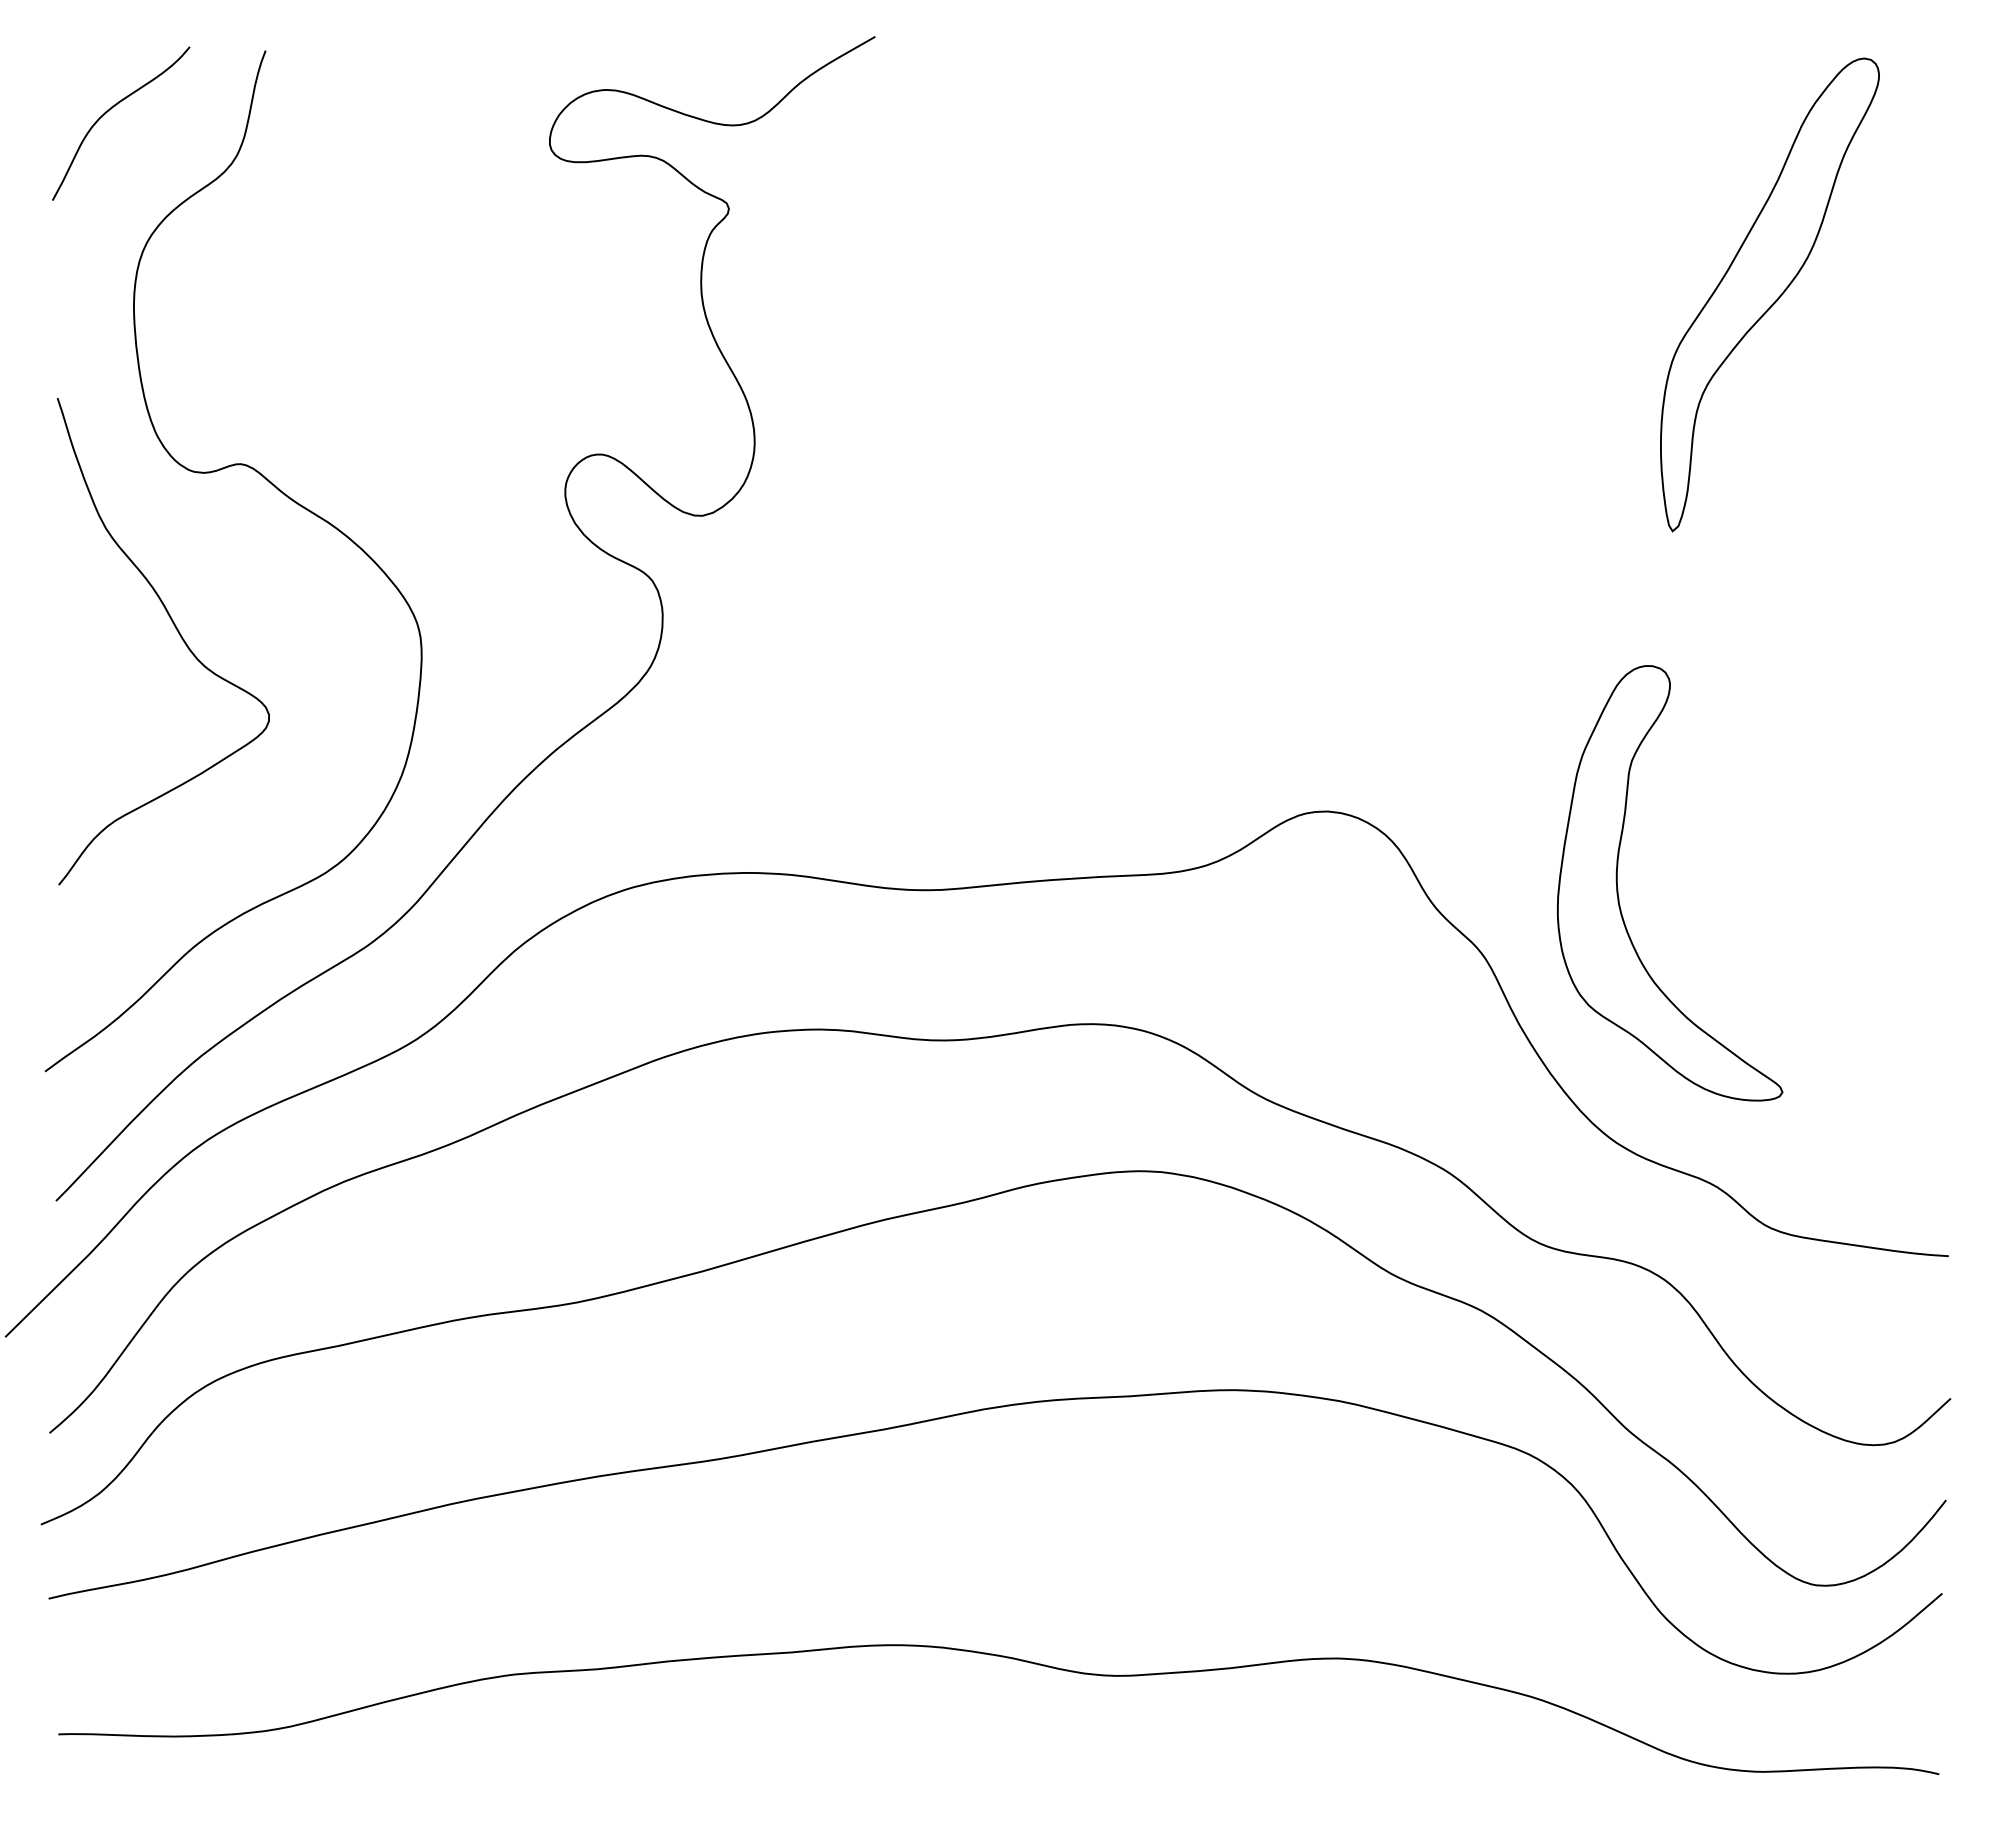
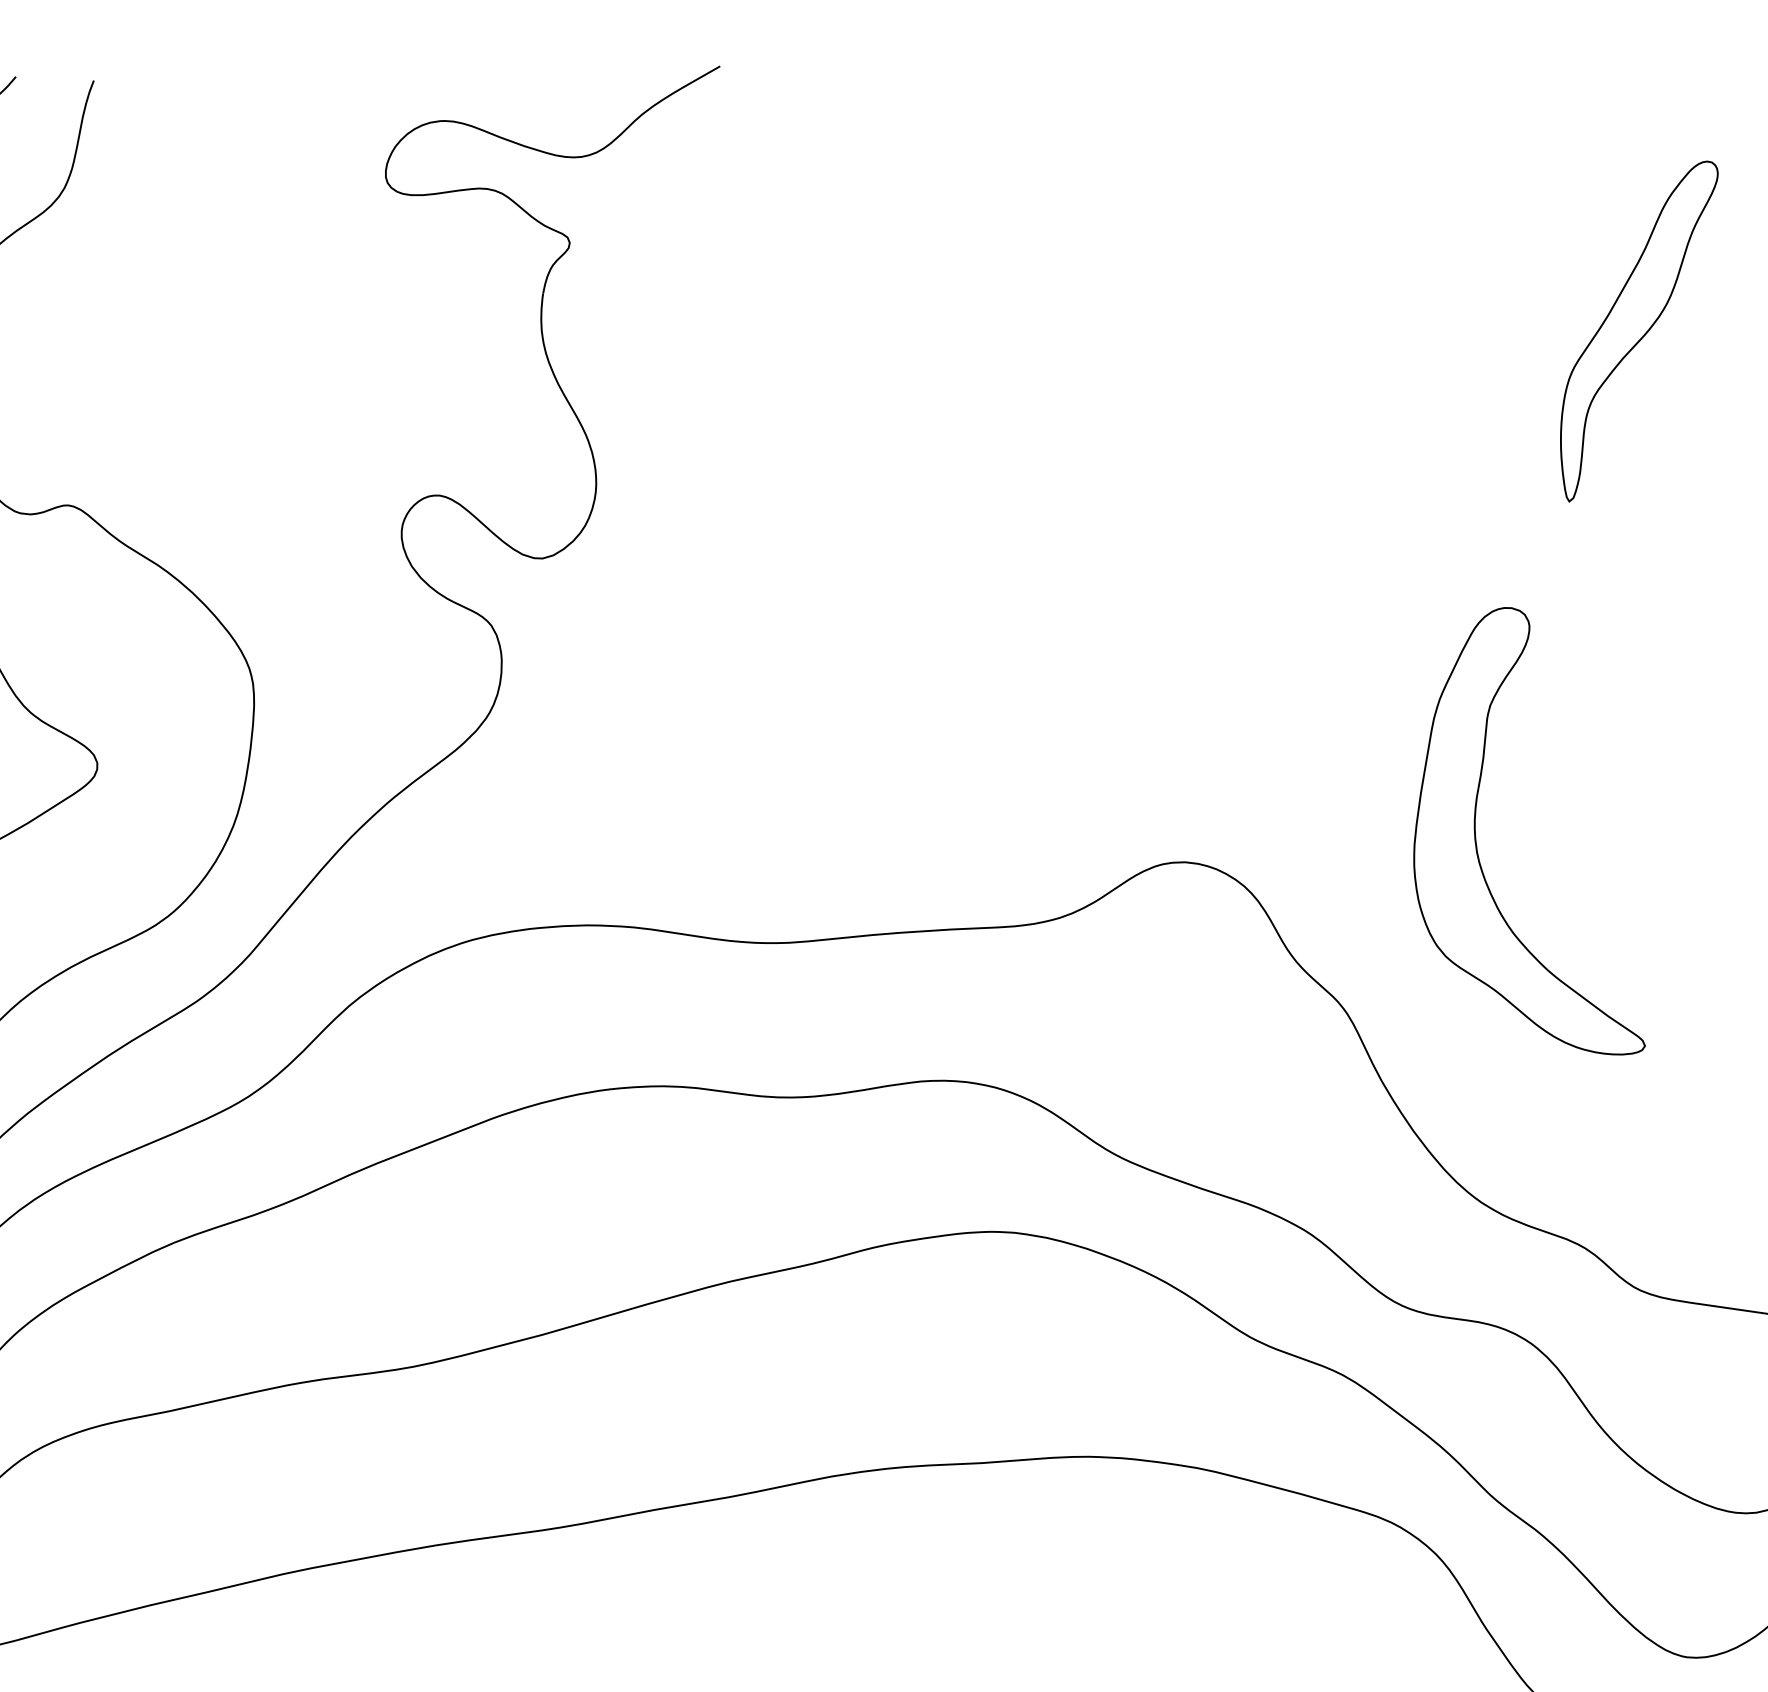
part: (1769, 294) -> (1638, 331), size x0.7
part: (1618, 888) -> (1476, 836), moved

